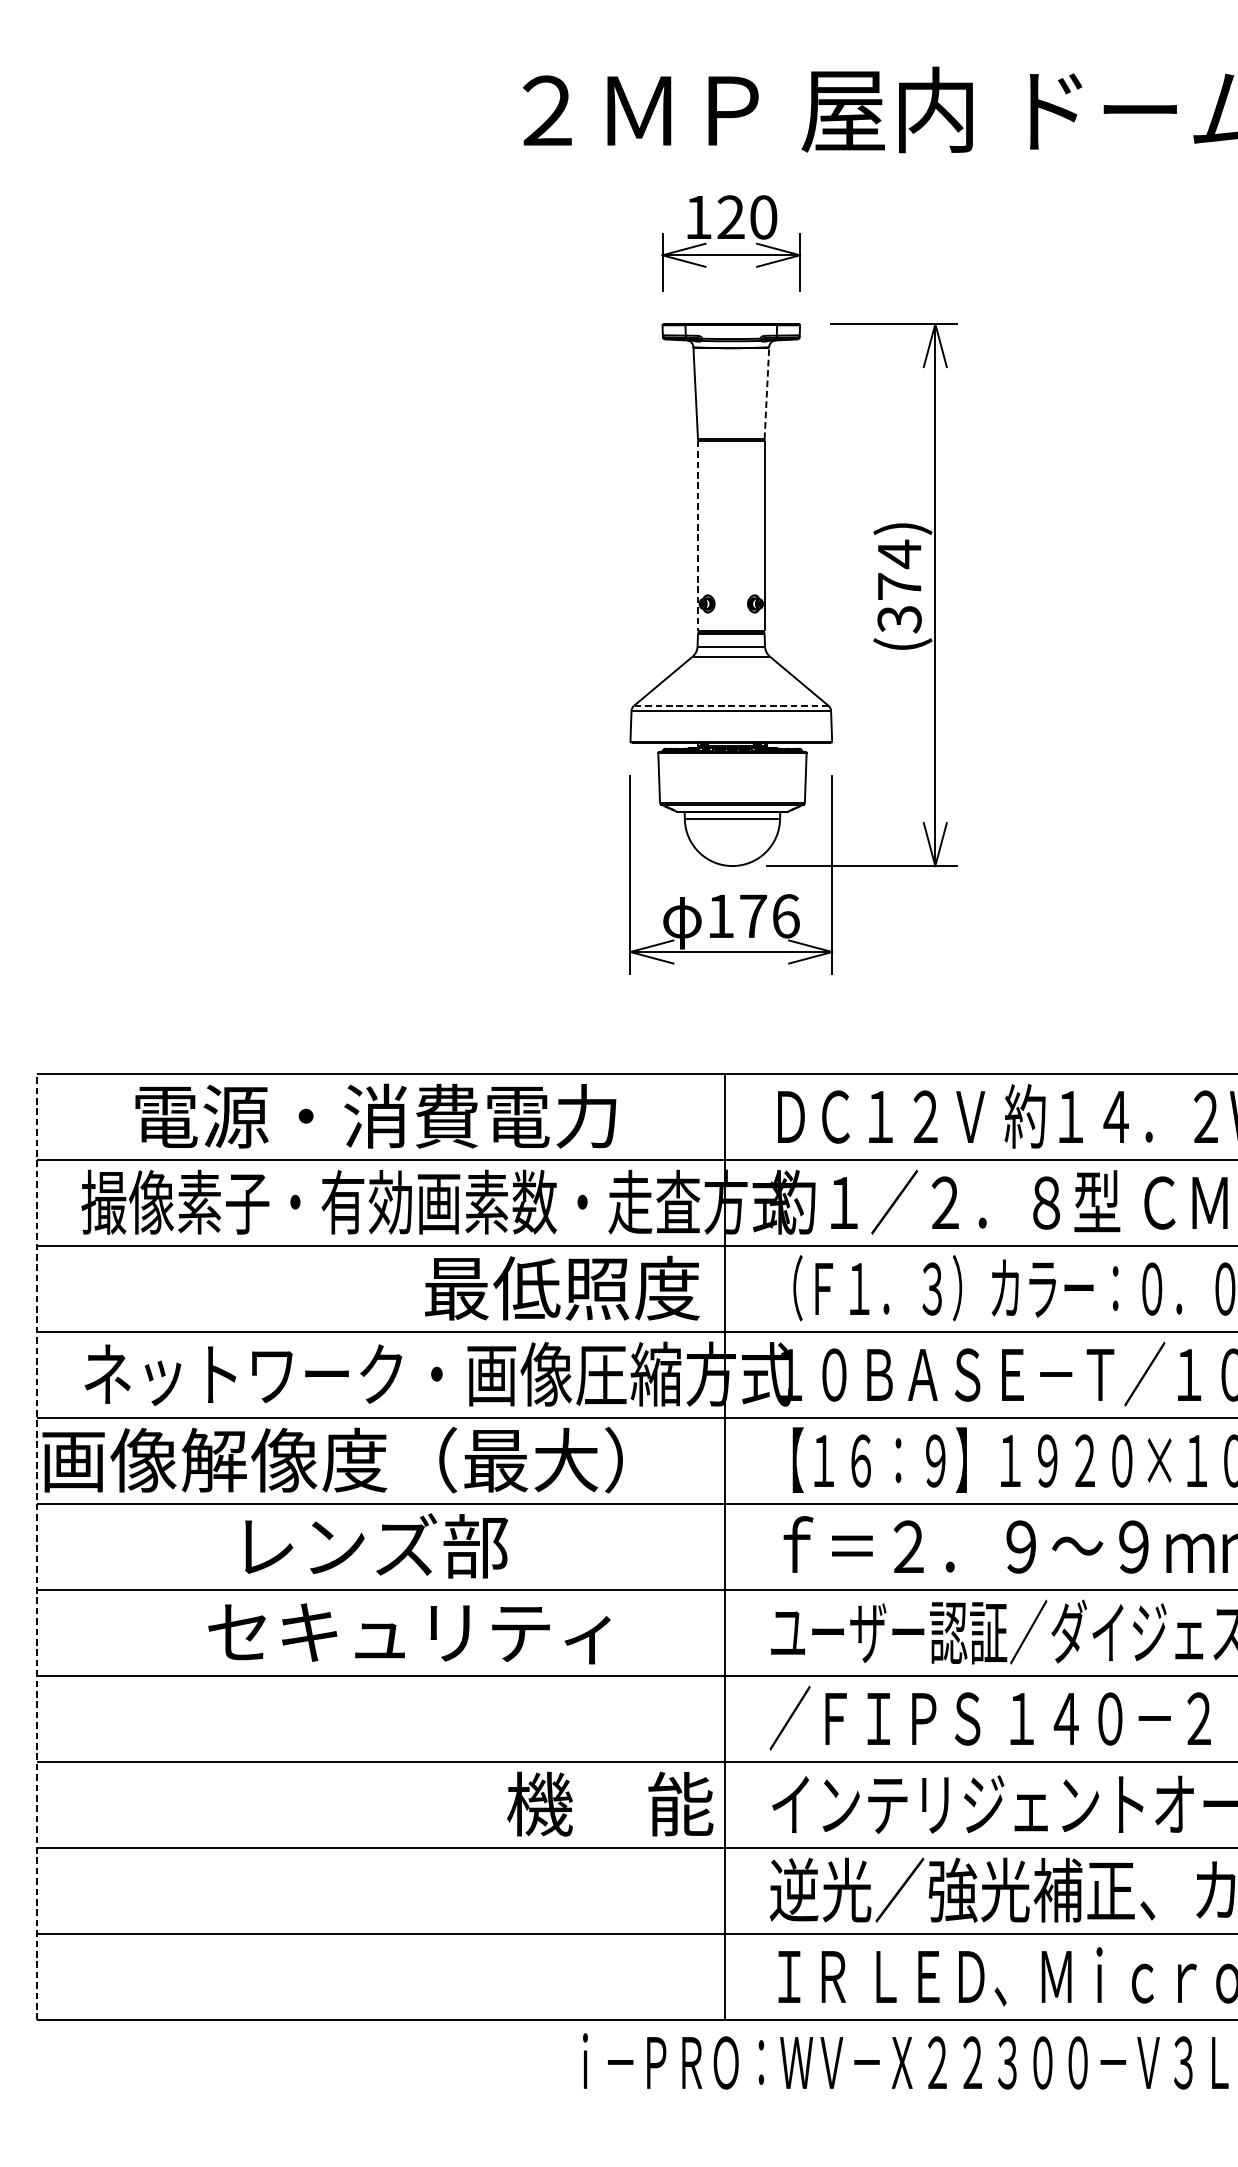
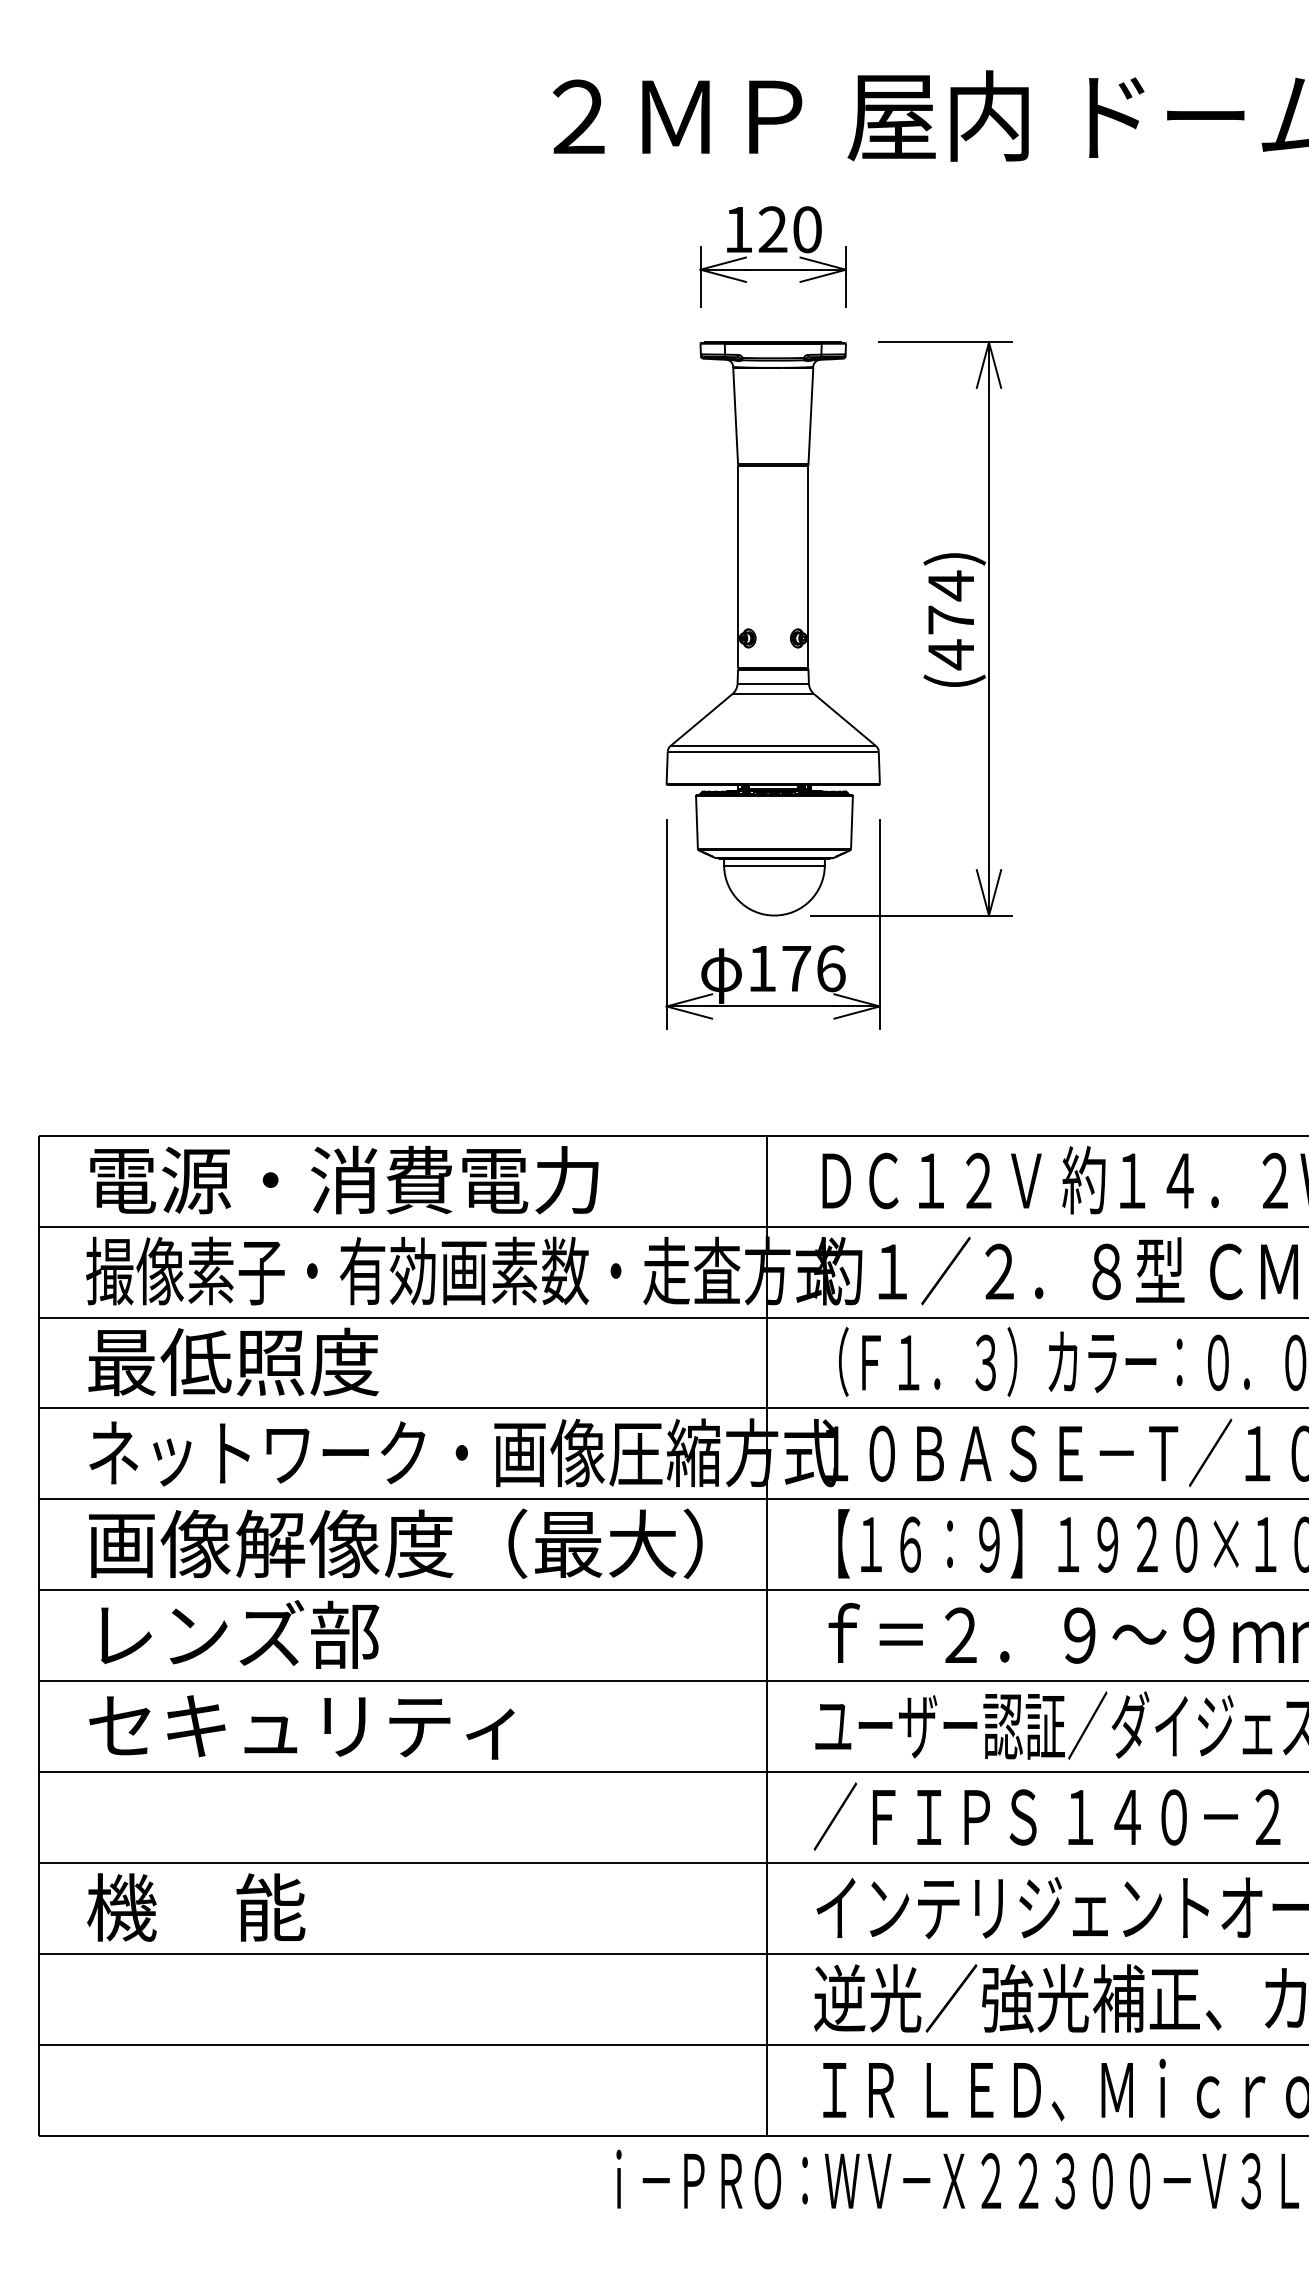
line: (766, 393) -> (810, 415), dashed -> solid
line: (698, 535) -> (738, 566), dashed -> solid
text: (898, 619) -> (950, 654), (374) -> (474)
line: (731, 706) -> (773, 746), dashed -> solid
text: (375, 1115) -> (344, 1179), moved
text: (562, 1287) -> (233, 1361), moved
text: (332, 1459) -> (395, 1543), moved
text: (376, 1545) -> (240, 1634), moved
line: (37, 1546) -> (39, 1635), dashed -> solid
text: (409, 1633) -> (301, 1727), moved
text: (610, 1804) -> (196, 1907), moved

